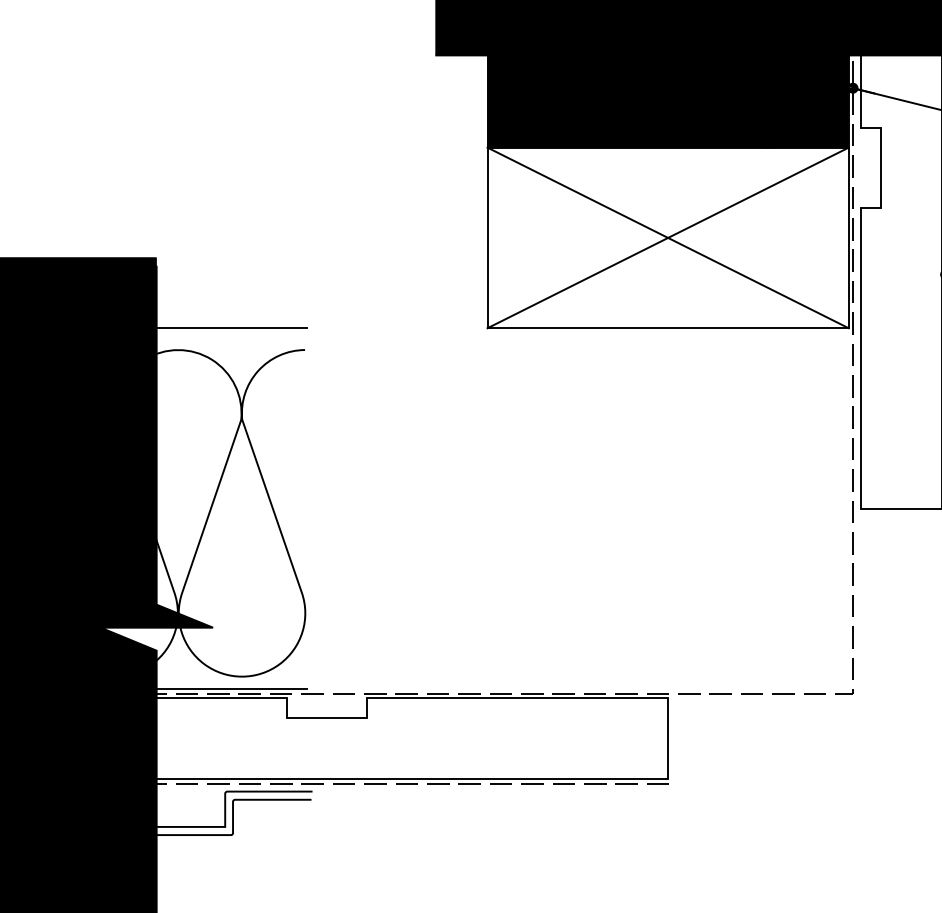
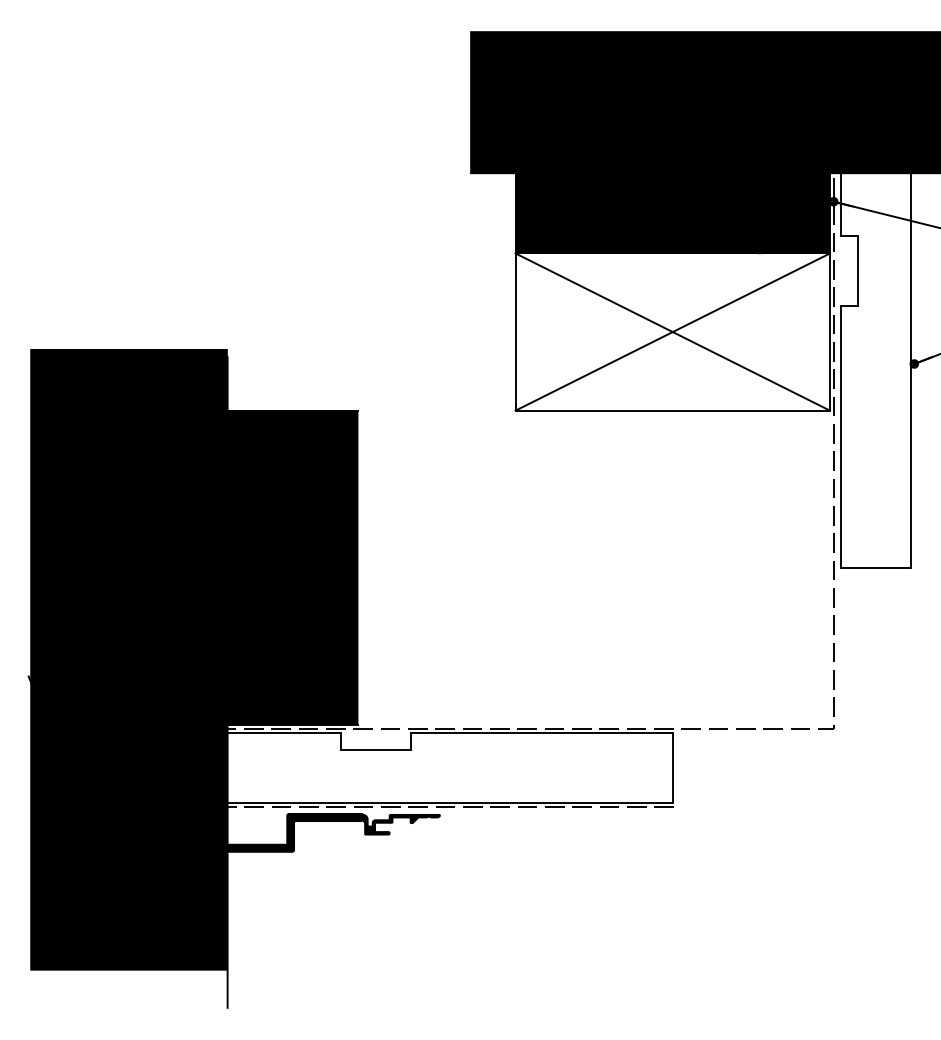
fill: (203, 508) -> (268, 567), added
fill: (210, 812) -> (274, 832), added

